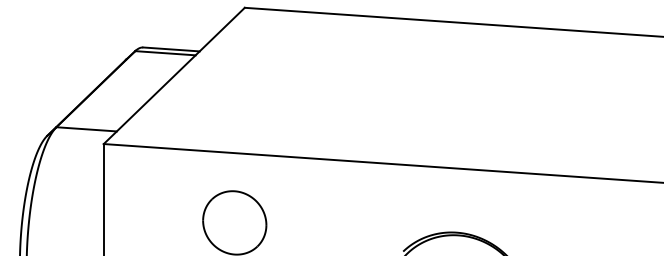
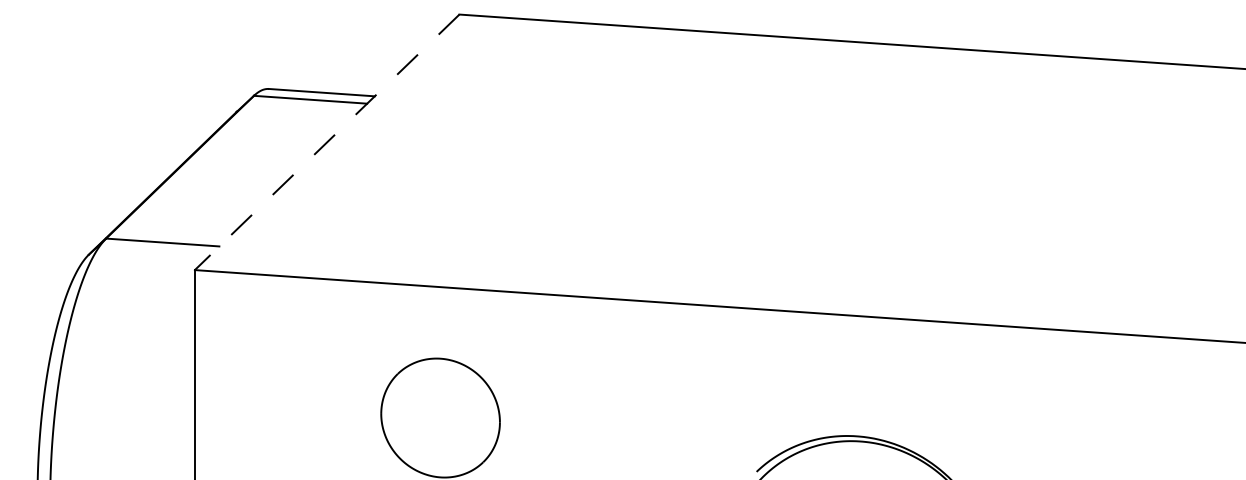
line: (173, 76) -> (325, 143), solid -> dashed

